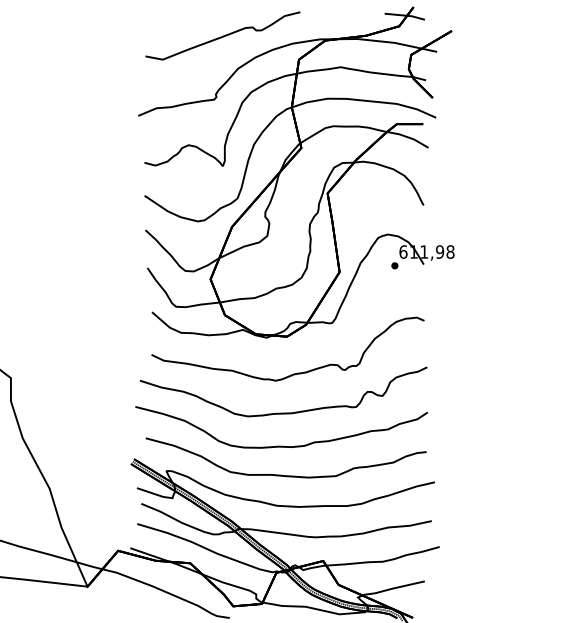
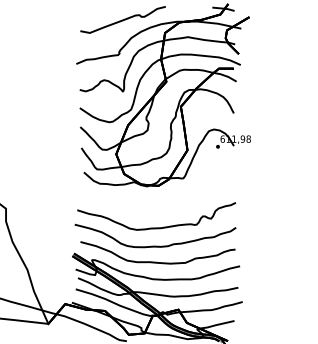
part: (294, 372) -> (162, 205), removed

